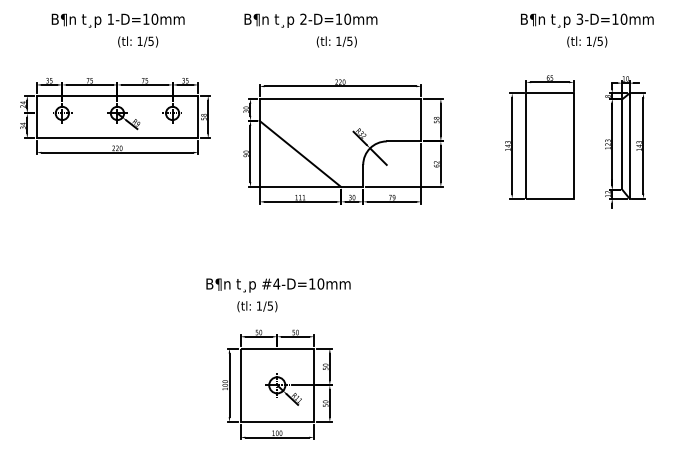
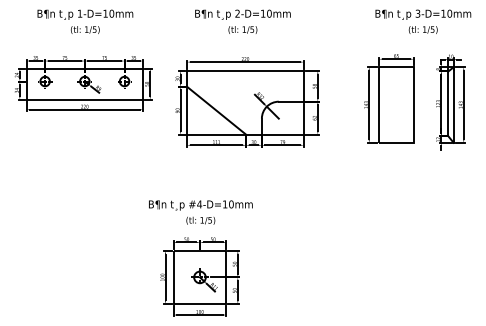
text: (310, 20) -> (242, 14), moved
text: (138, 41) -> (85, 29), moved
text: (257, 306) -> (200, 220), moved

